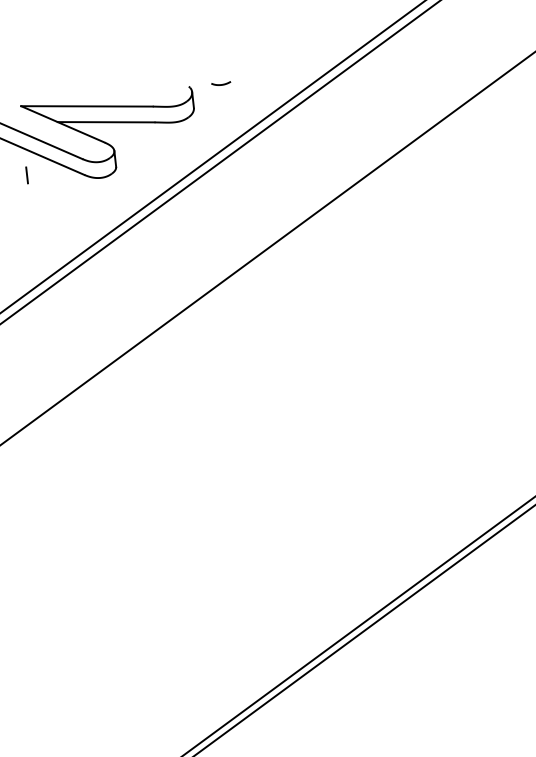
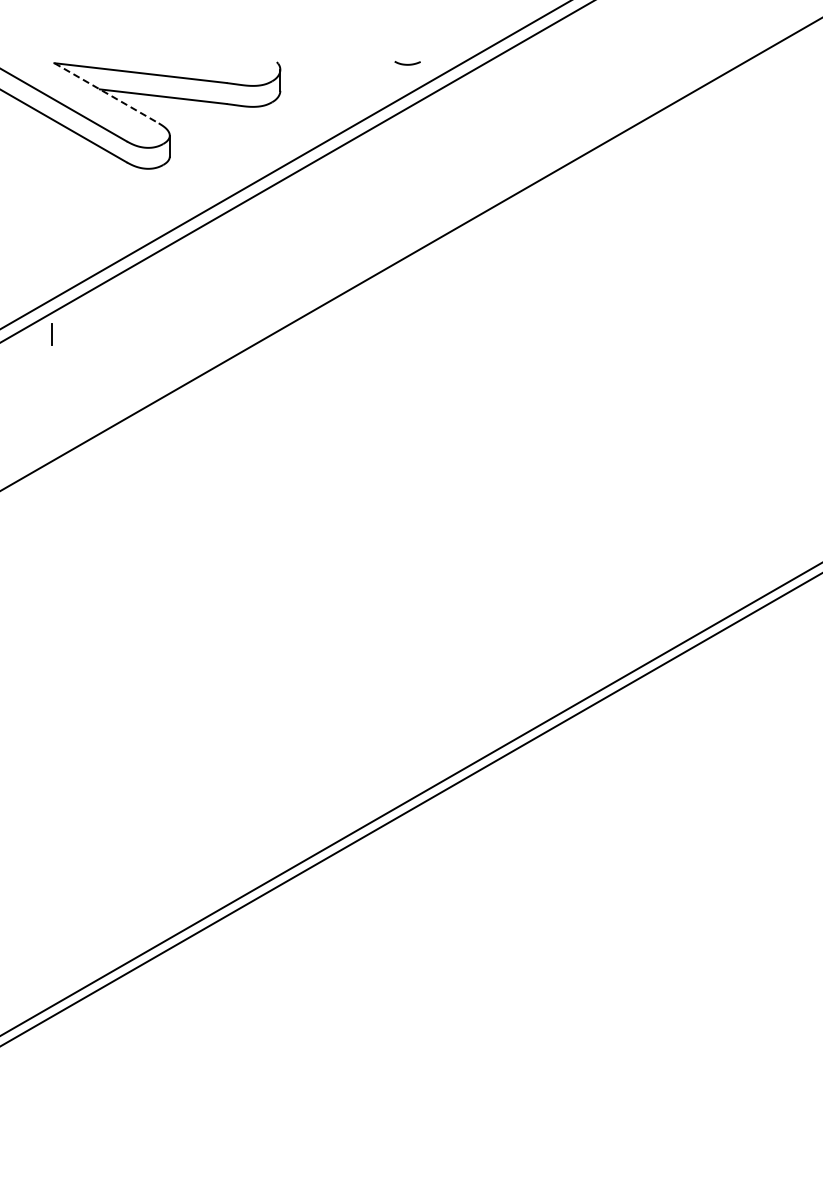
curve: (220, 84) -> (406, 63), moved
line: (63, 124) -> (106, 93), solid -> dashed
line: (26, 175) -> (51, 334), moved

